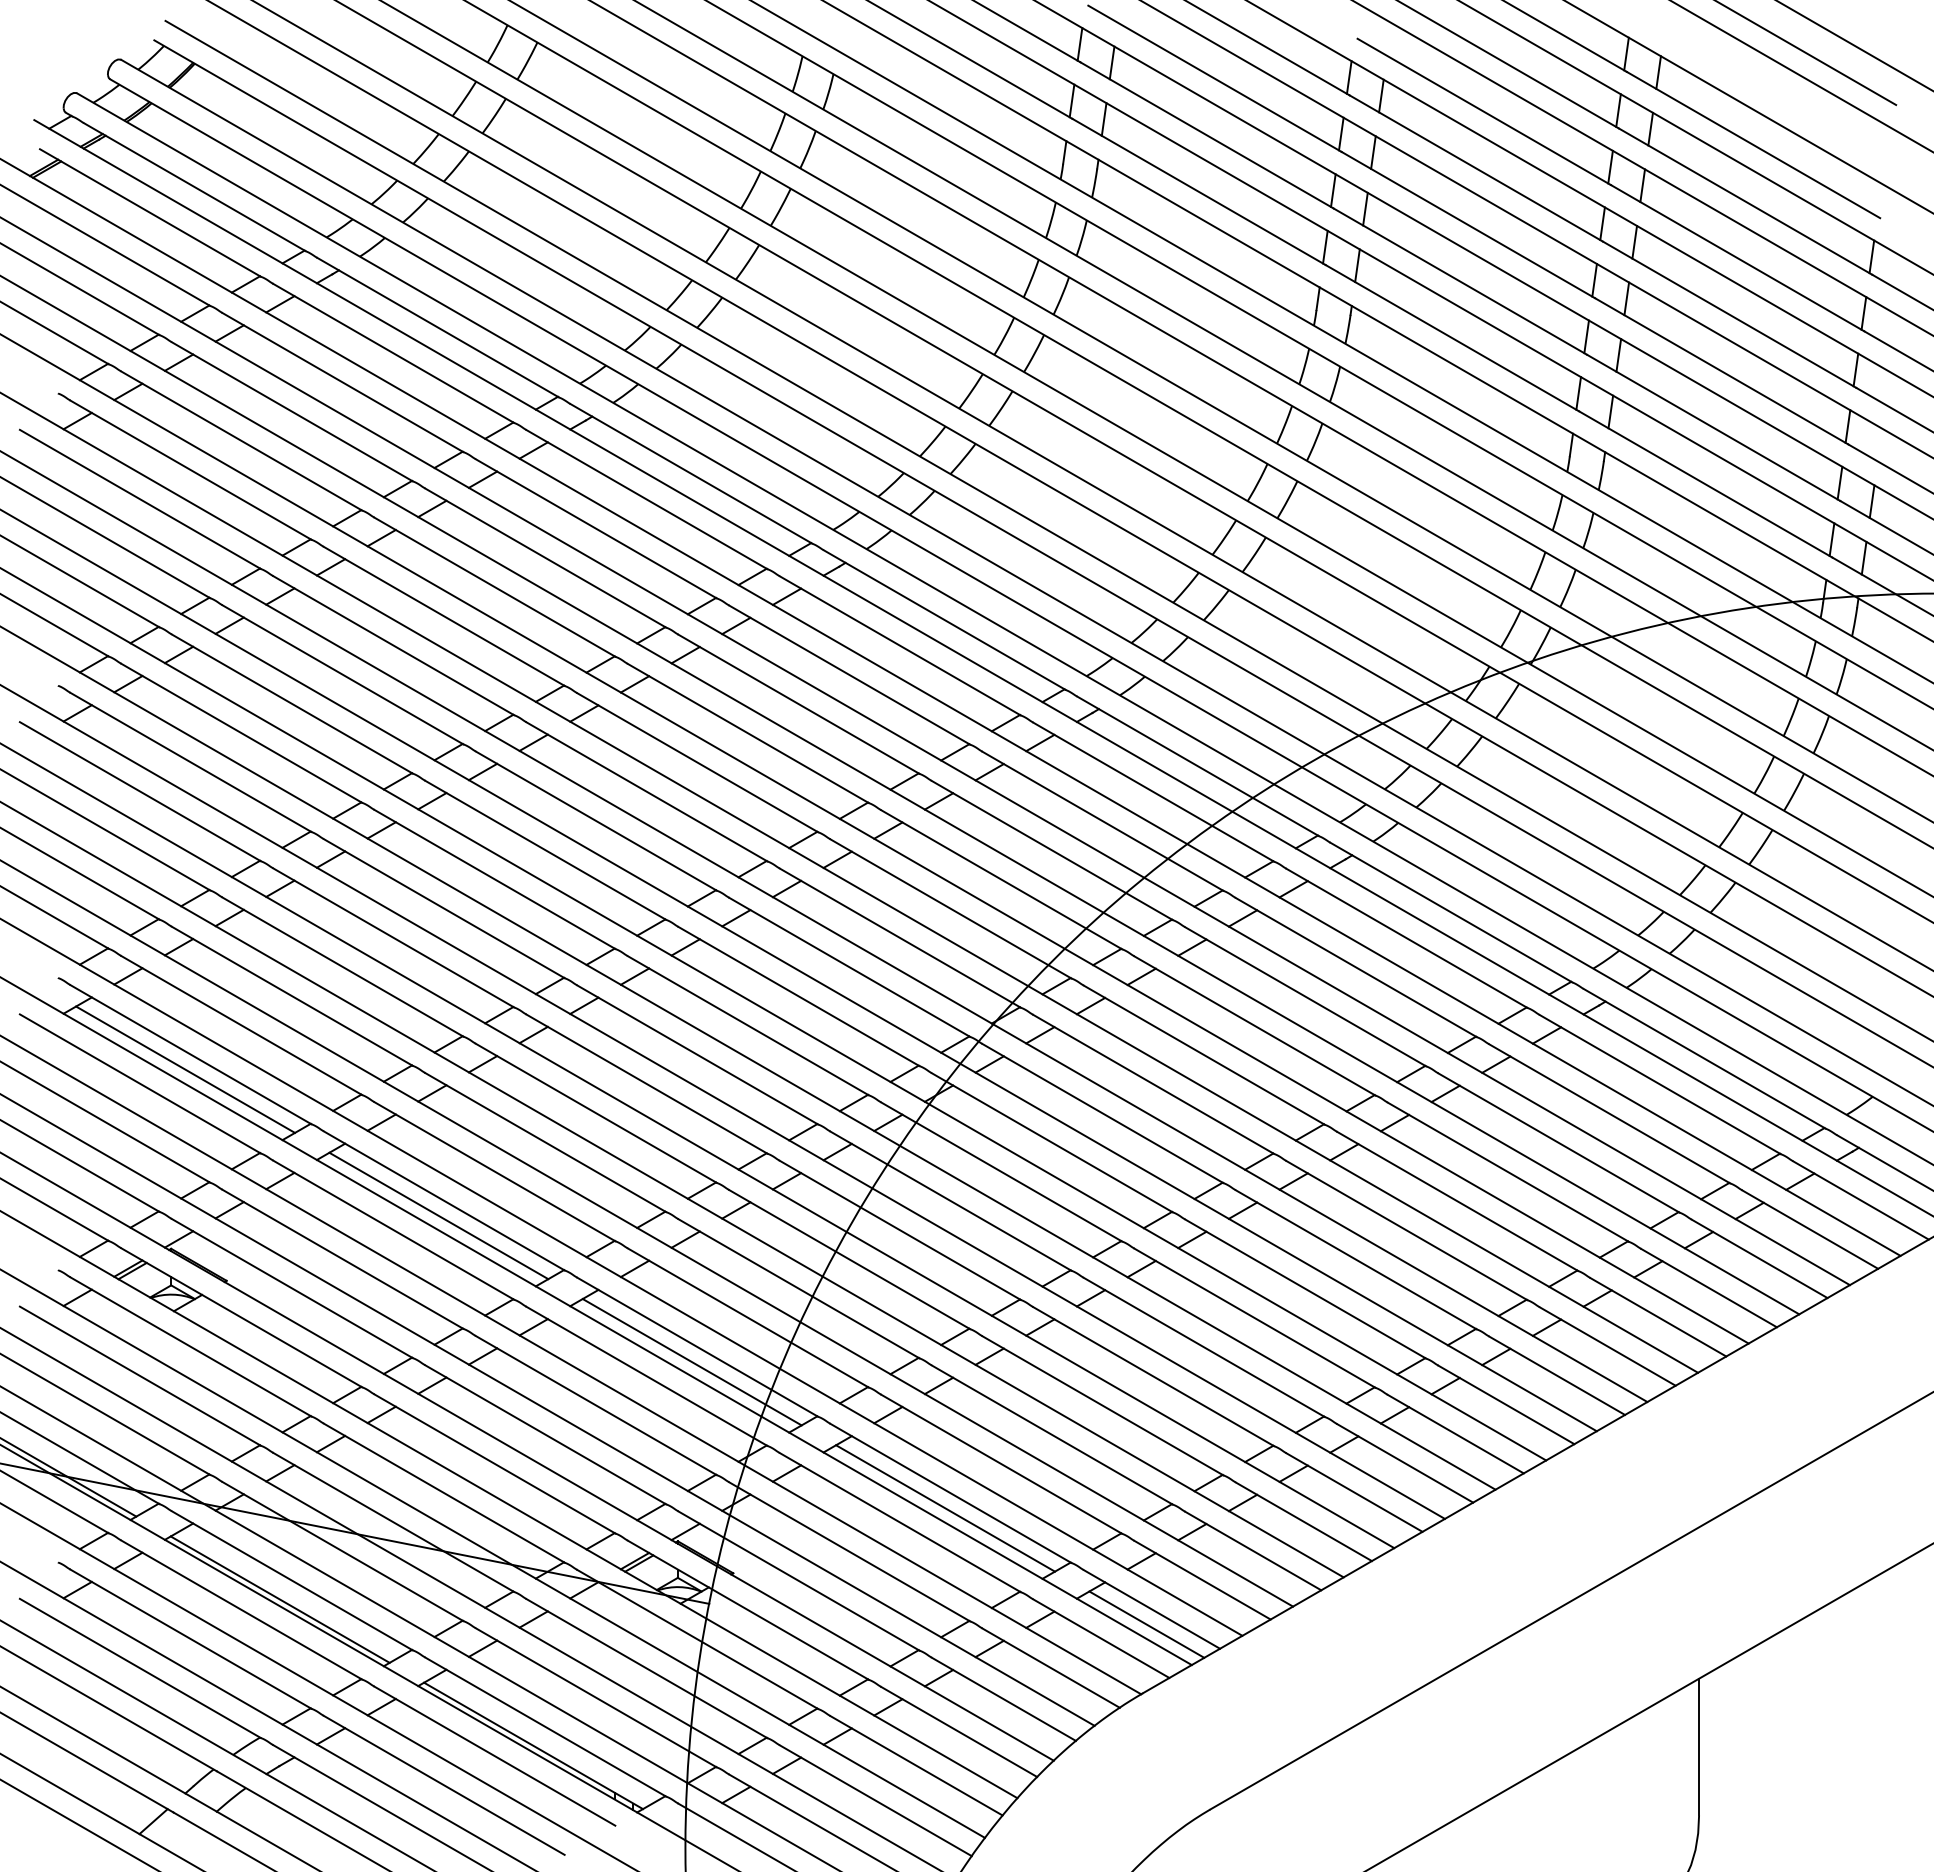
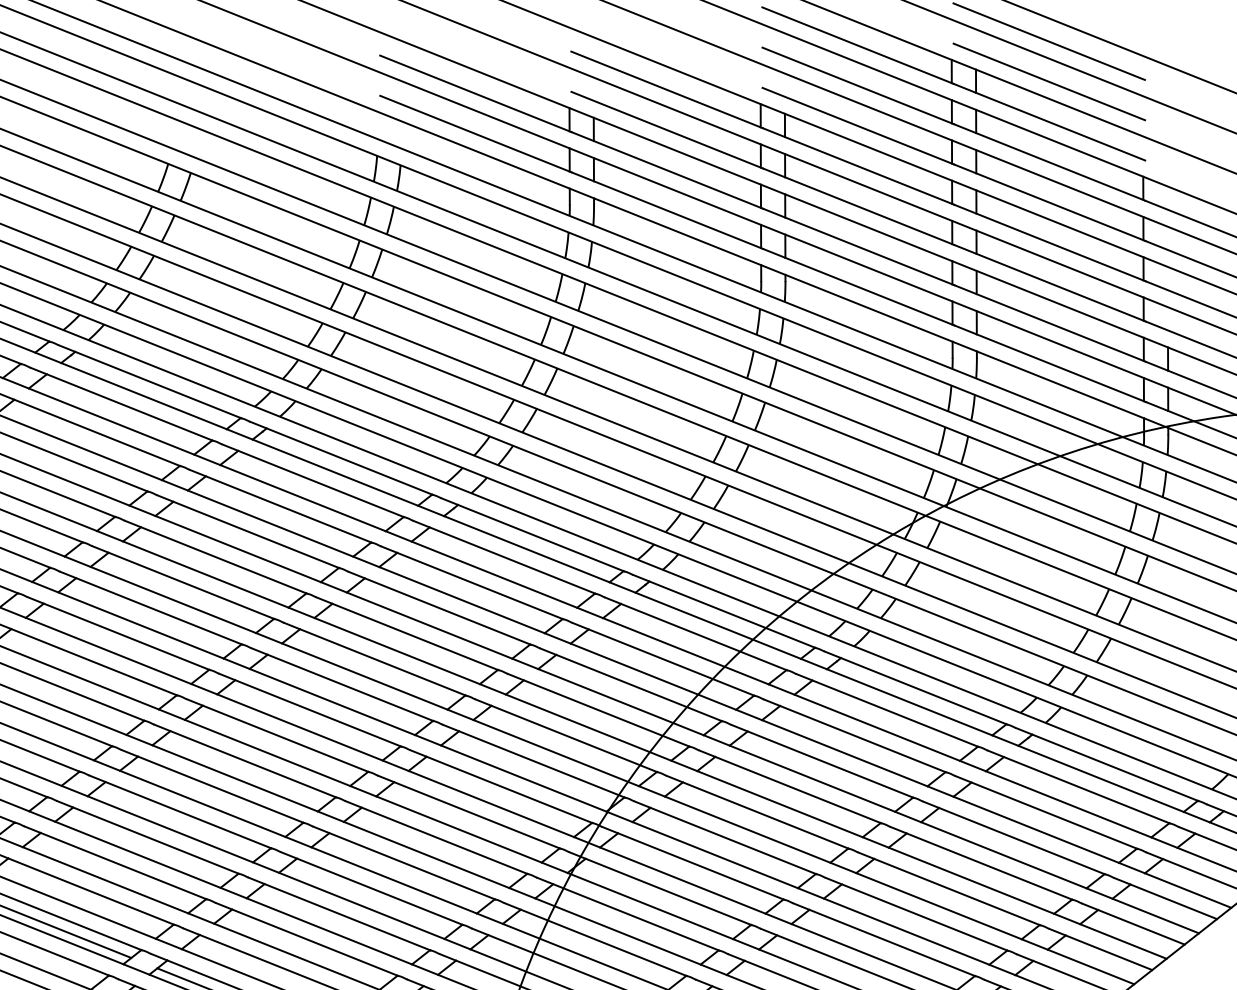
line: (1761, 88) -> (1049, 81), added

